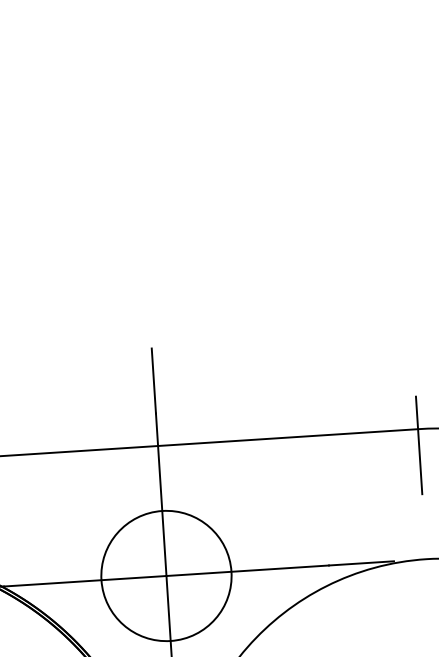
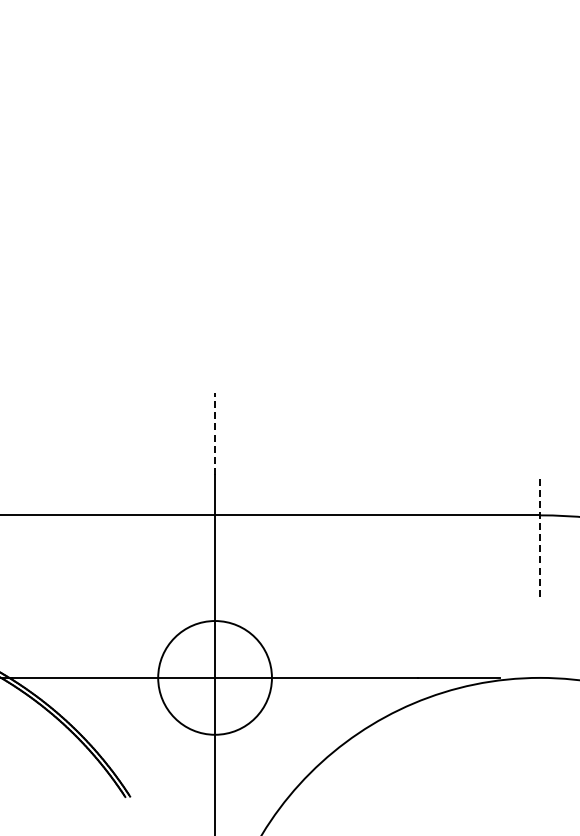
line: (154, 381) -> (215, 434), solid -> dashed
line: (419, 445) -> (540, 535), solid -> dashed
circle: (165, 575) -> (214, 677), size x0.7

